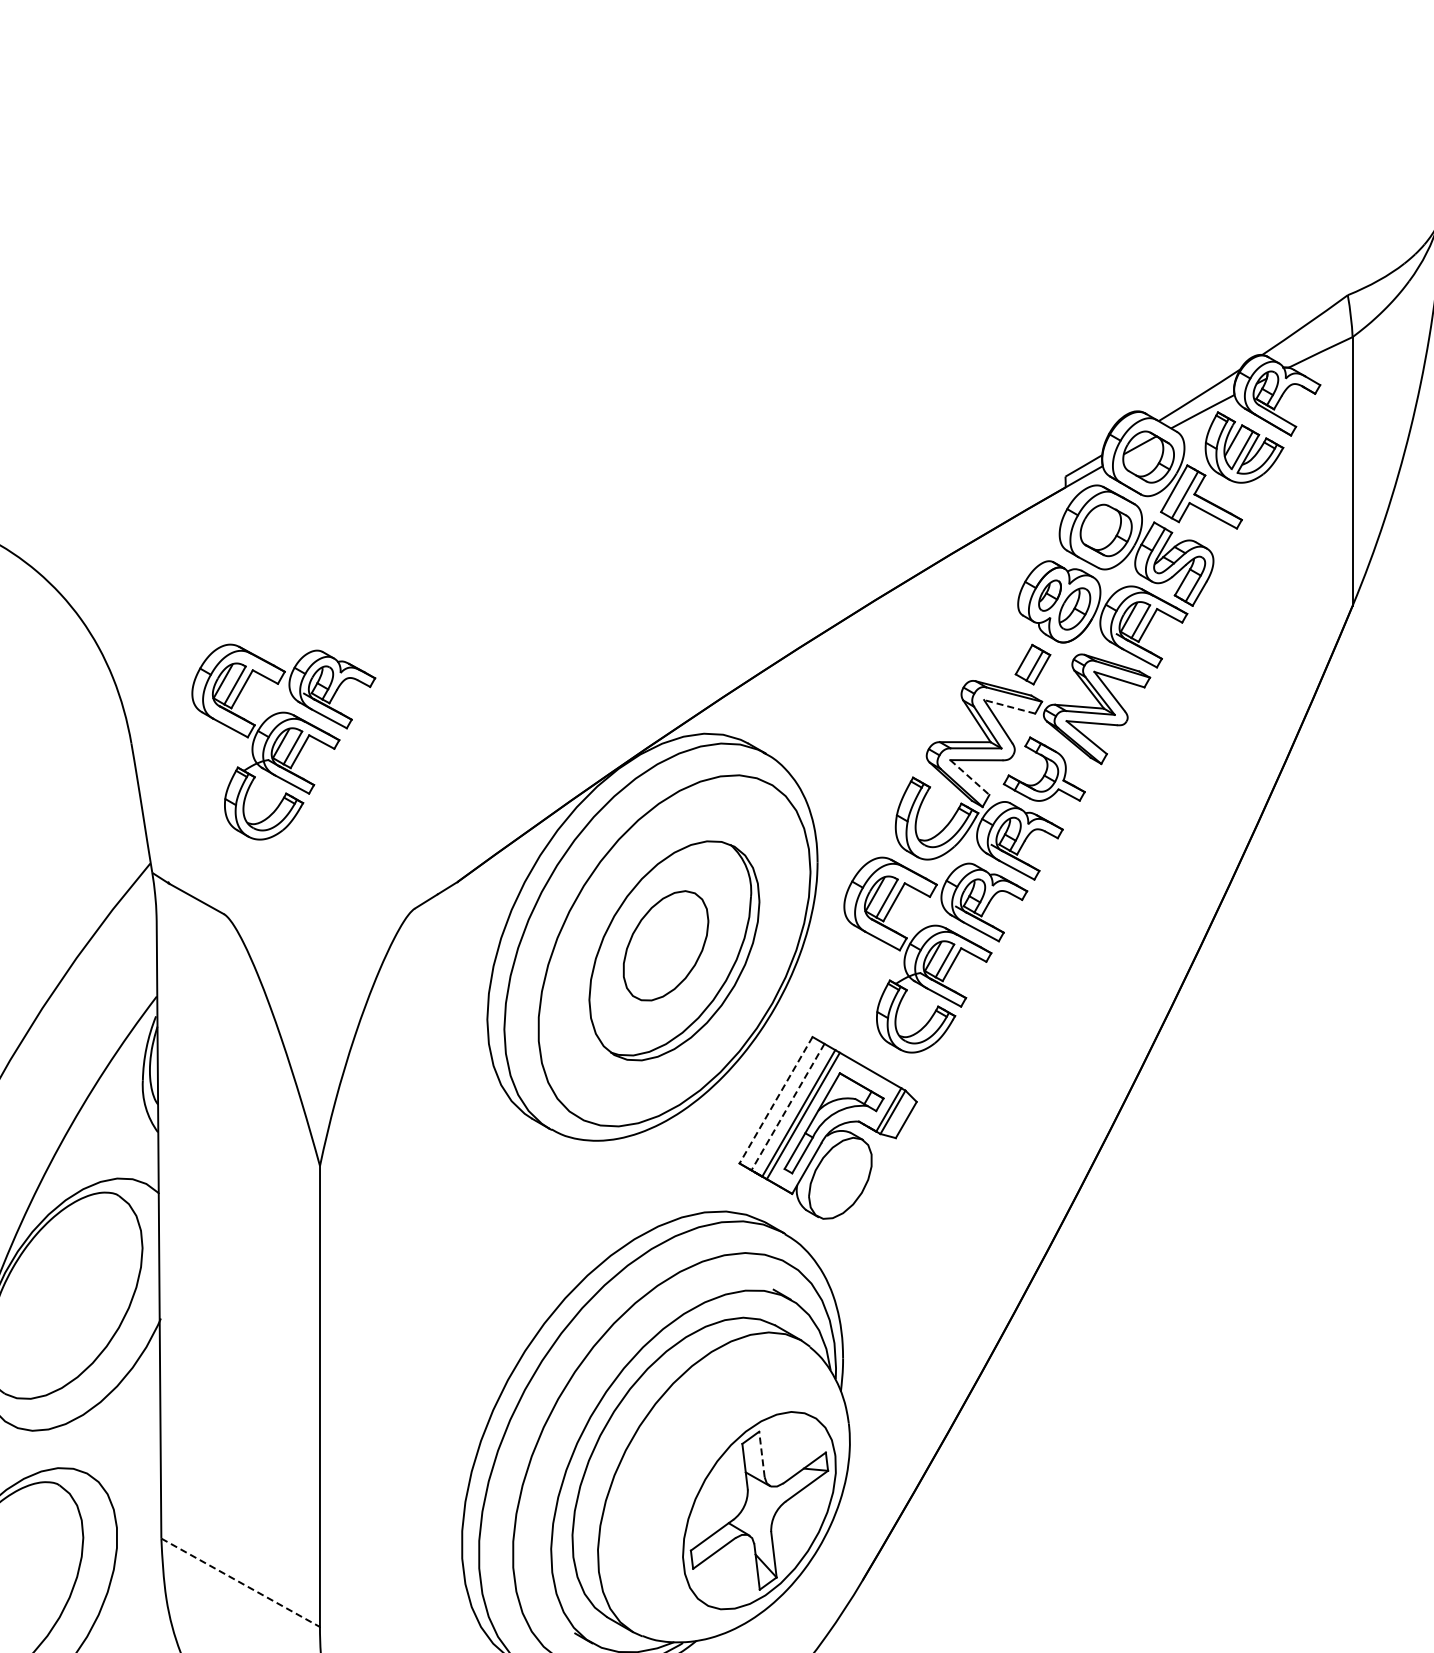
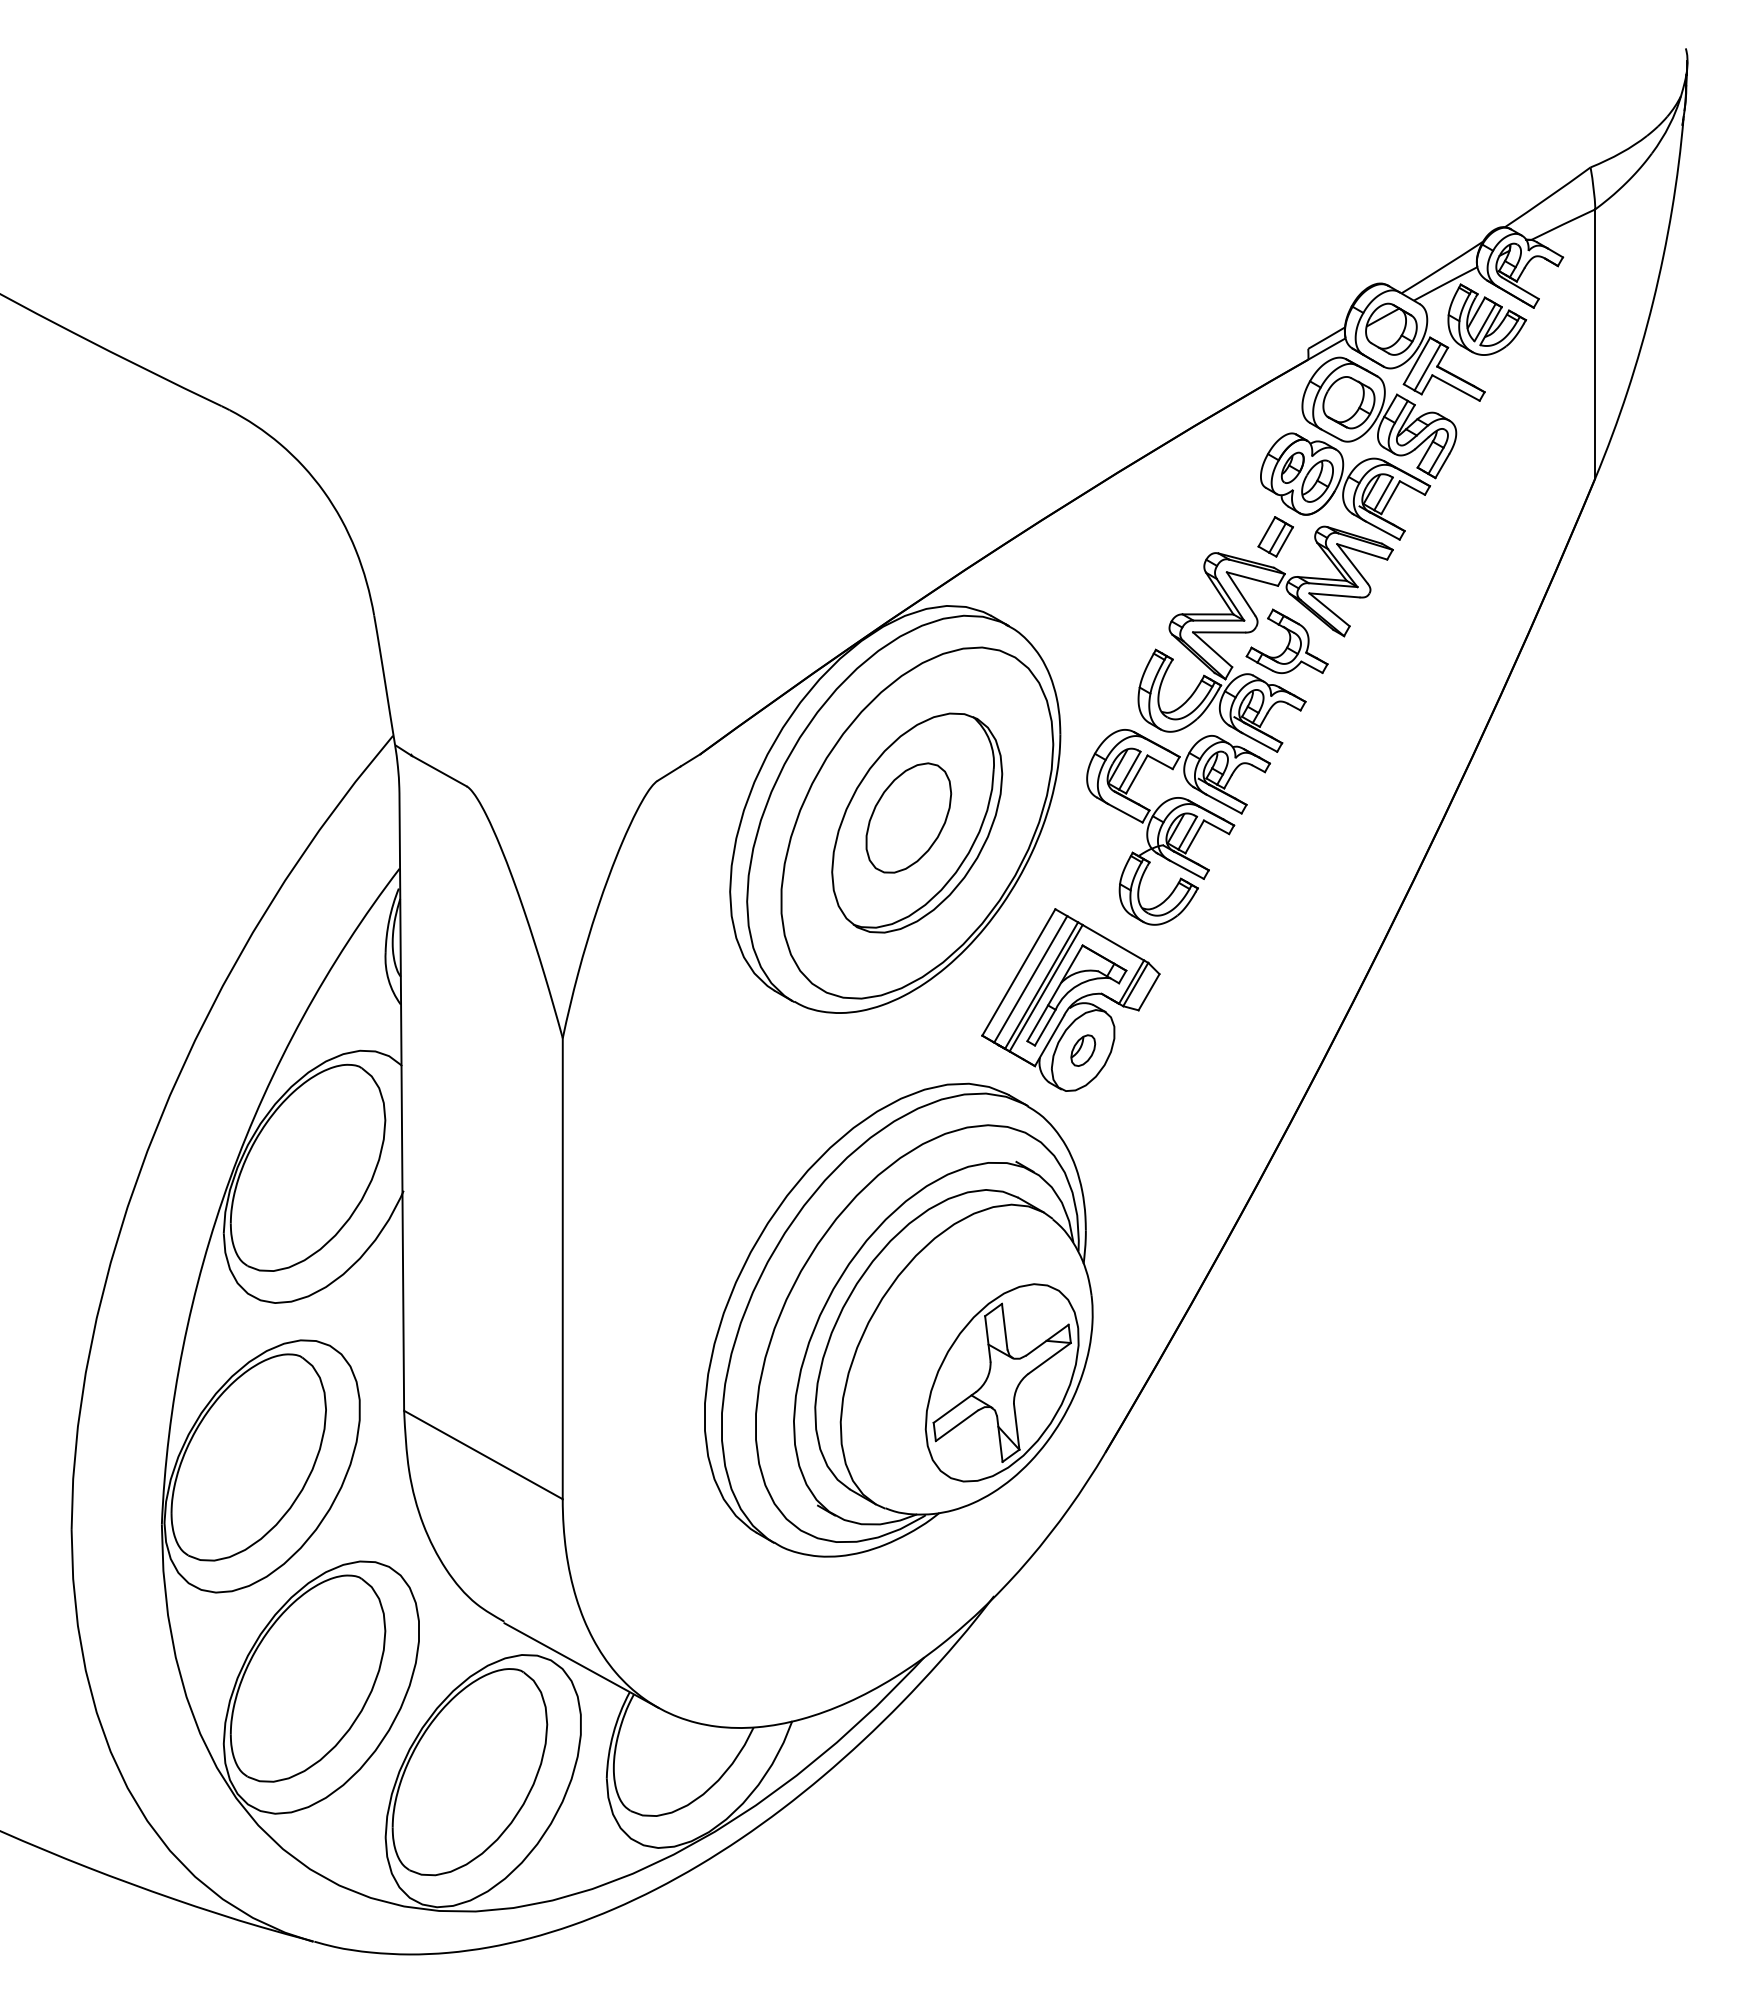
line: (1009, 706) -> (1252, 578), dashed -> solid
part: (283, 742) -> (526, 614), removed
line: (969, 778) -> (1212, 650), dashed -> solid
line: (775, 1100) -> (1018, 972), dashed -> solid
line: (787, 1107) -> (1030, 979), dashed -> solid
part: (840, 1178) -> (1083, 1050), added
line: (761, 1454) -> (1004, 1326), dashed -> solid
line: (240, 1582) -> (483, 1454), dashed -> solid

